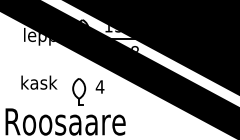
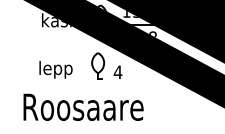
text: (40, 38) -> (58, 23), lepp -> kask
text: (40, 84) -> (58, 69), kask -> lepp
part: (79, 91) -> (98, 65), moved

